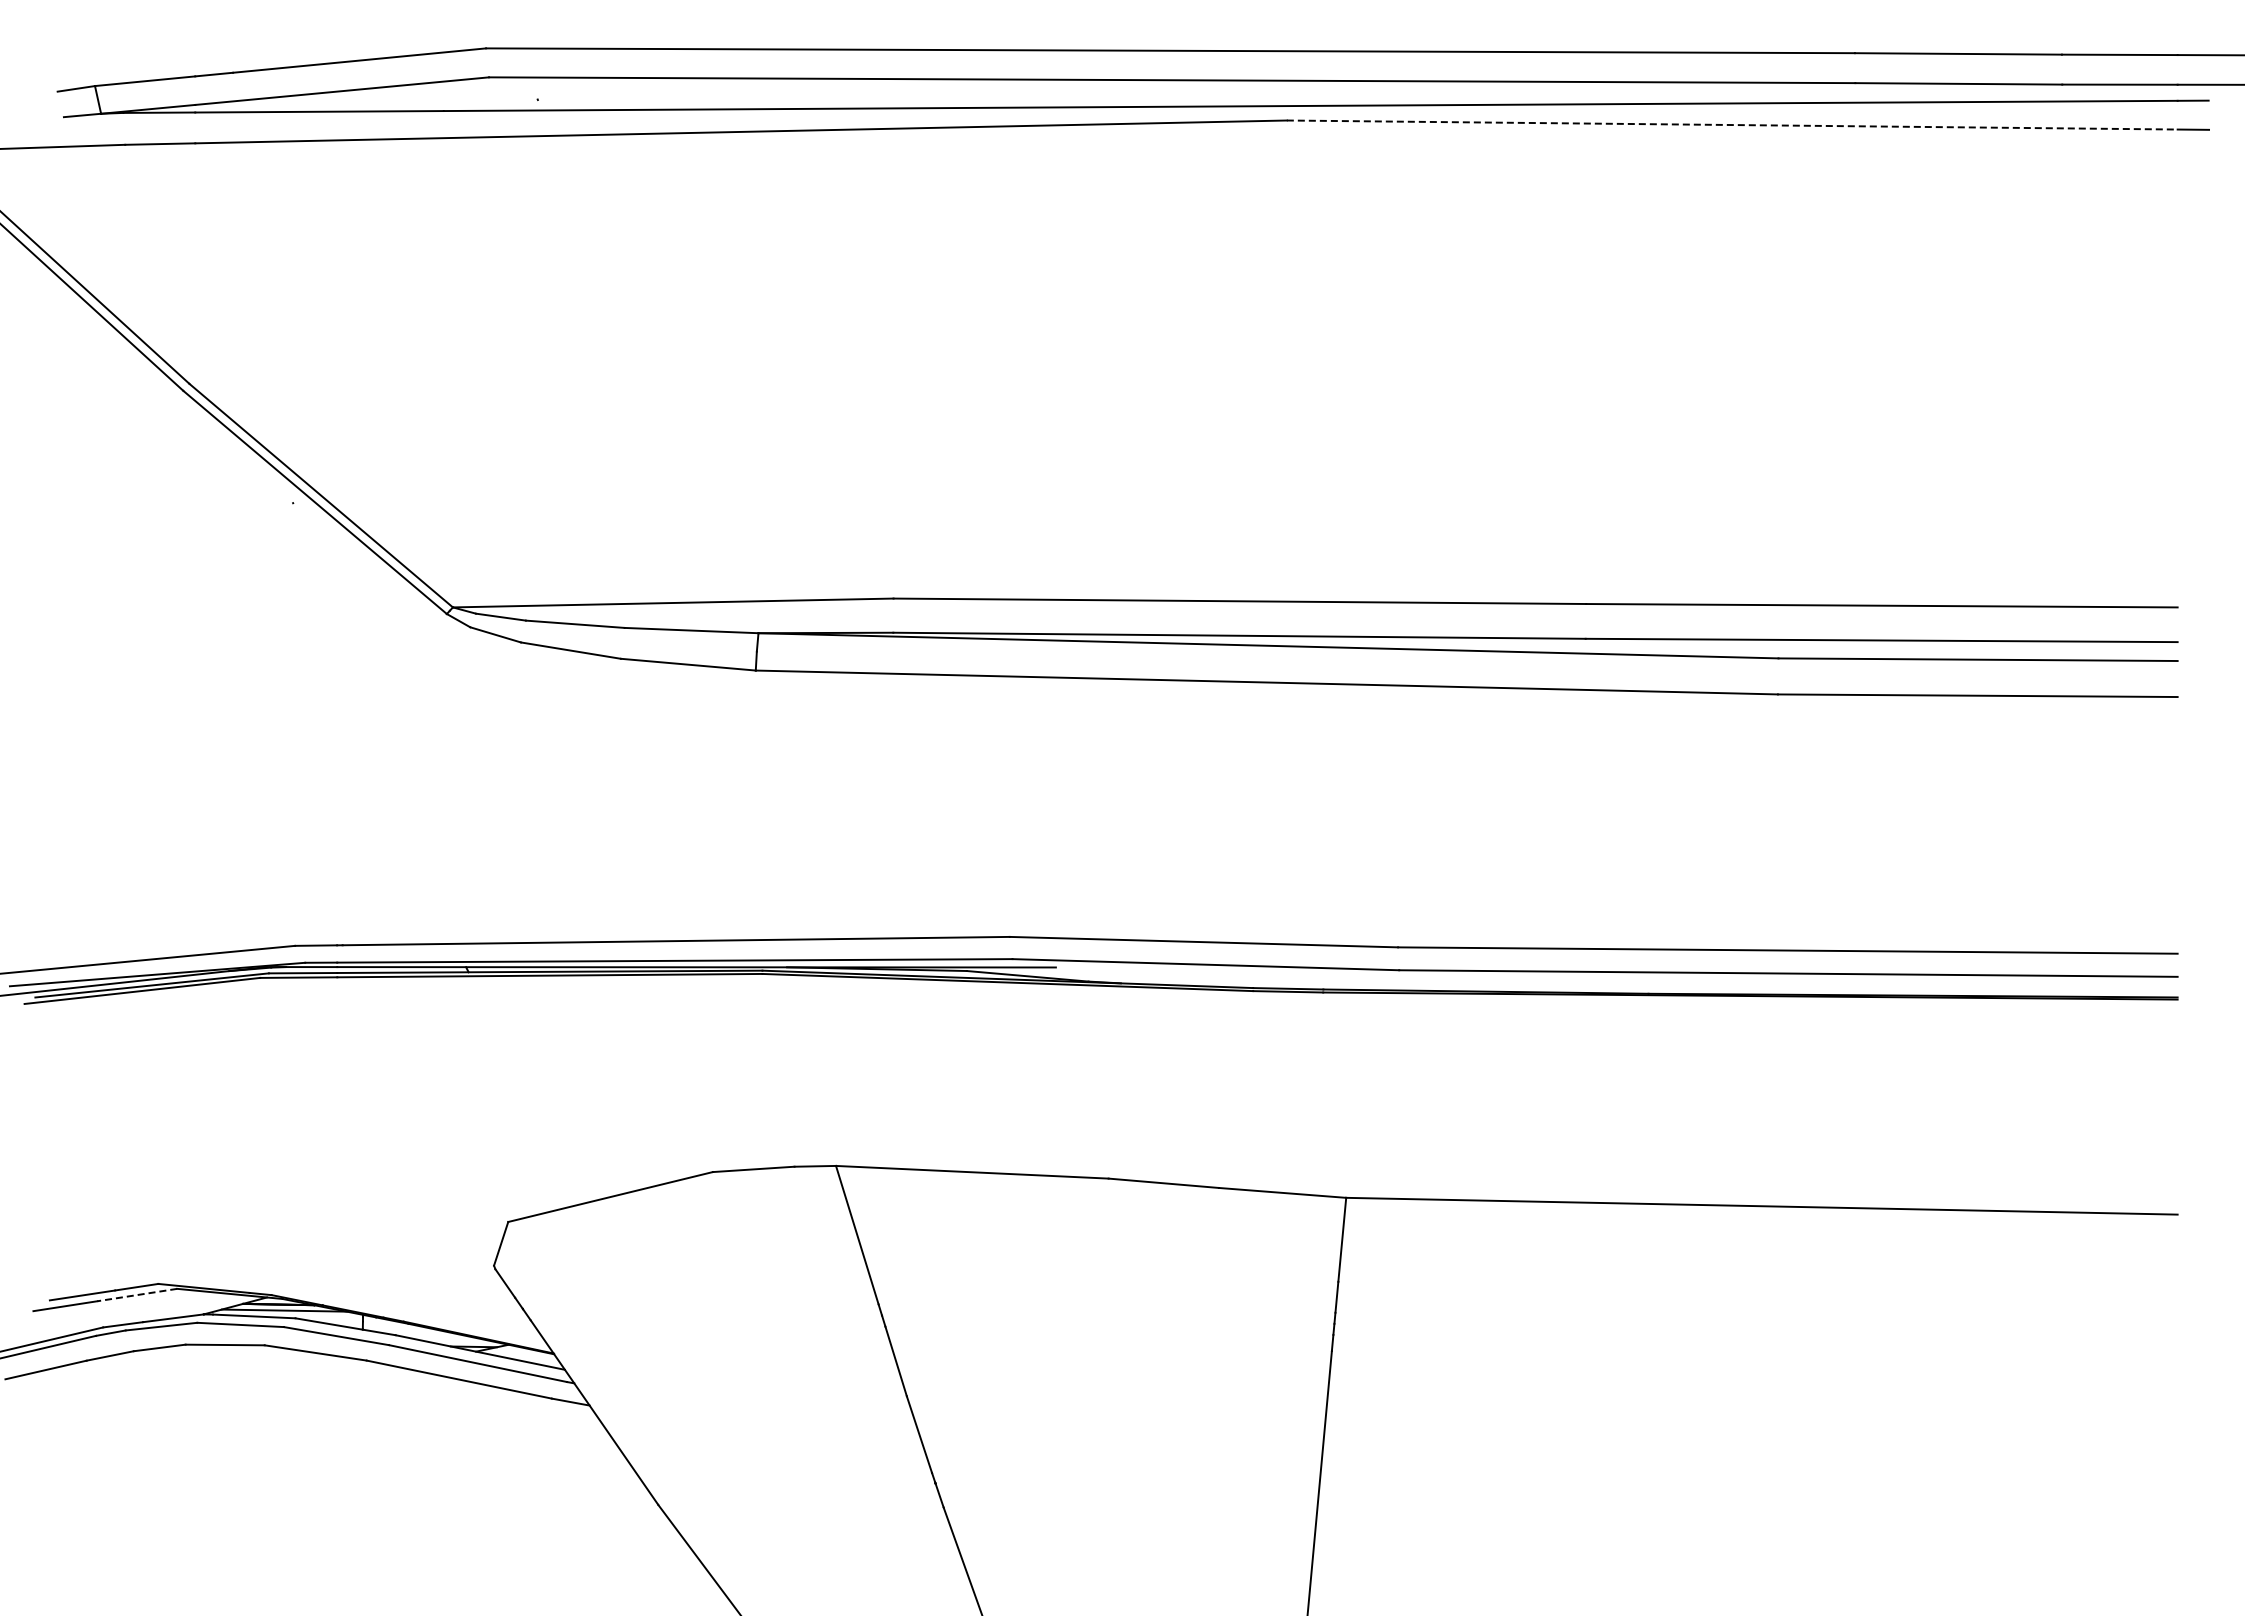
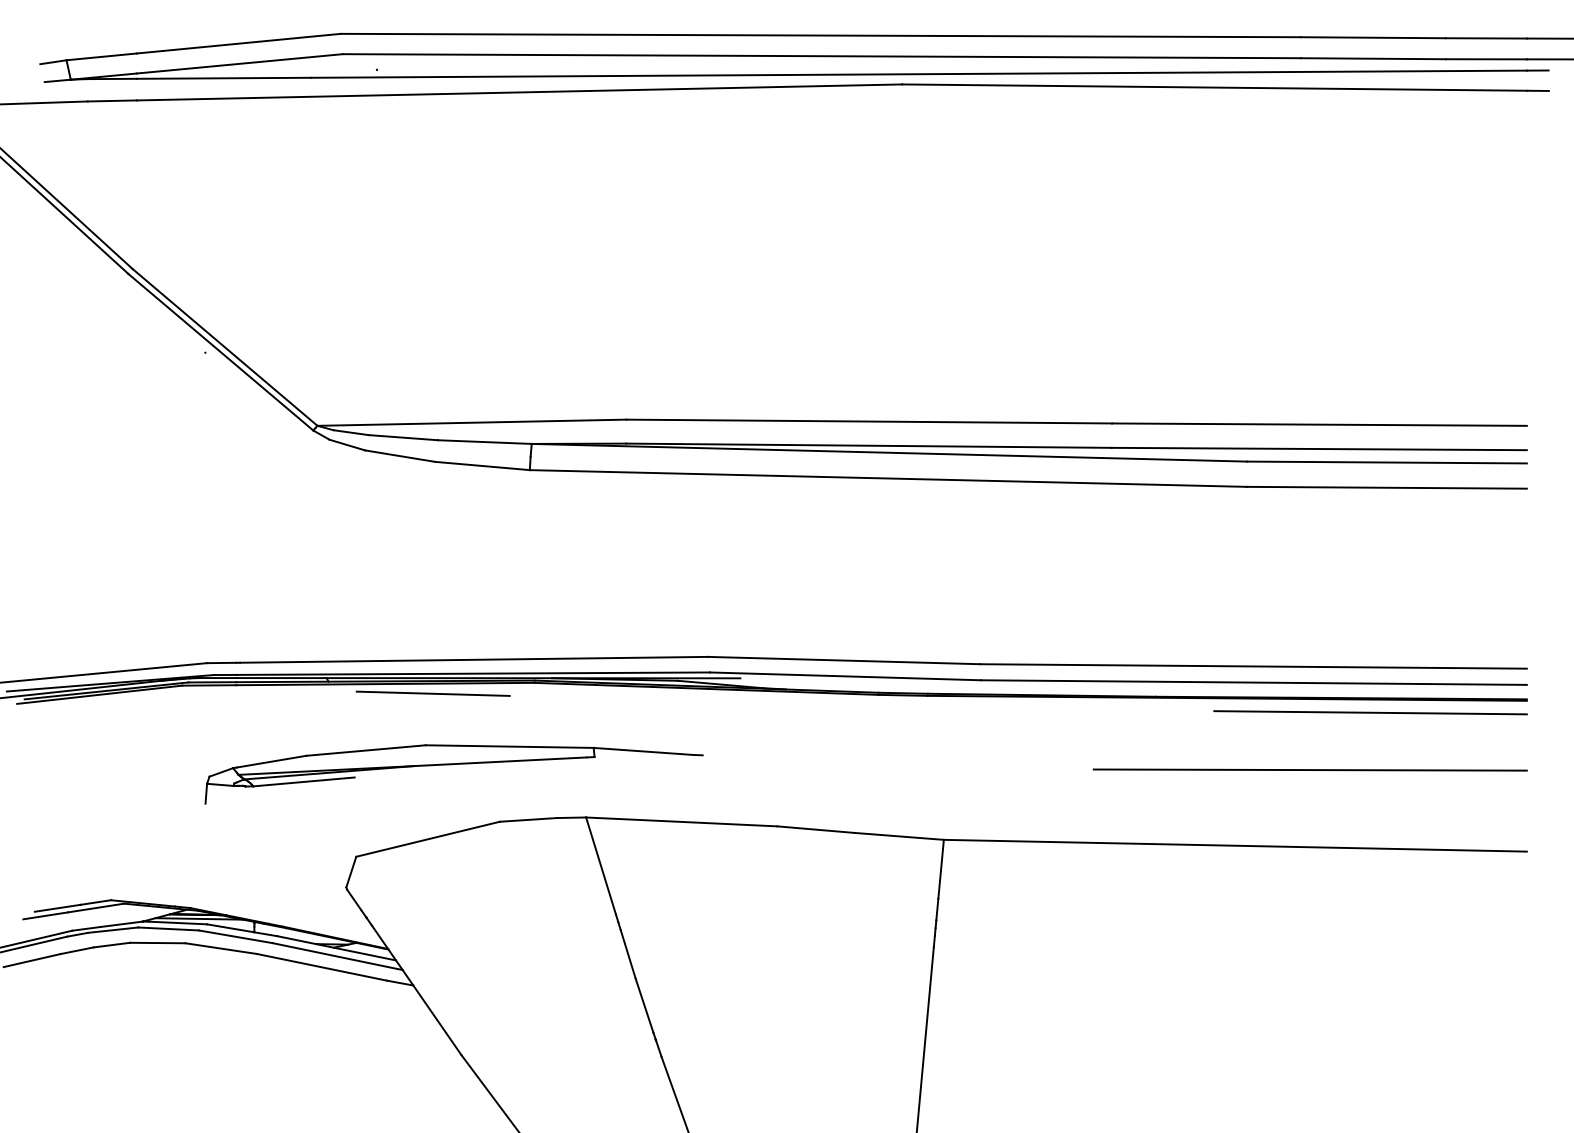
line: (1732, 125) -> (1214, 87), dashed -> solid
line: (617, 989) -> (432, 693), added
line: (1954, 1016) -> (1370, 712), added
part: (647, 1090) -> (453, 764), added
line: (1868, 1098) -> (1310, 770), added
line: (136, 1295) -> (95, 908), dashed -> solid

